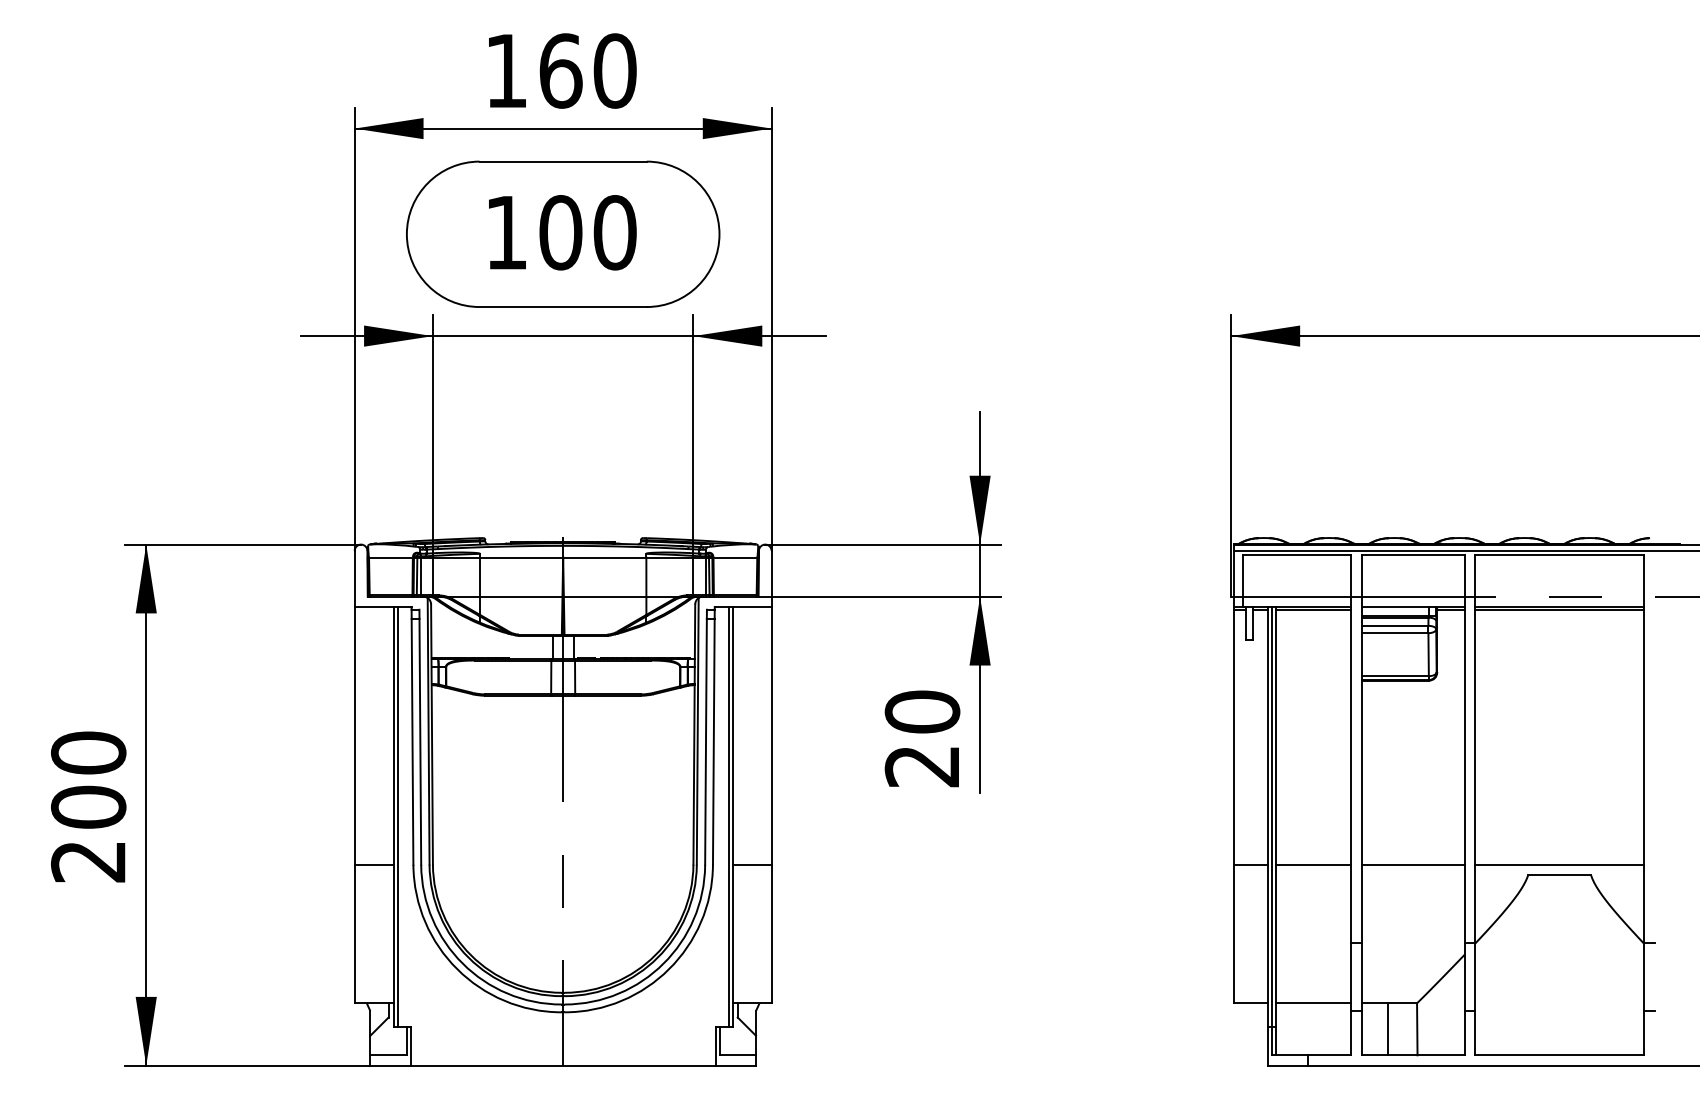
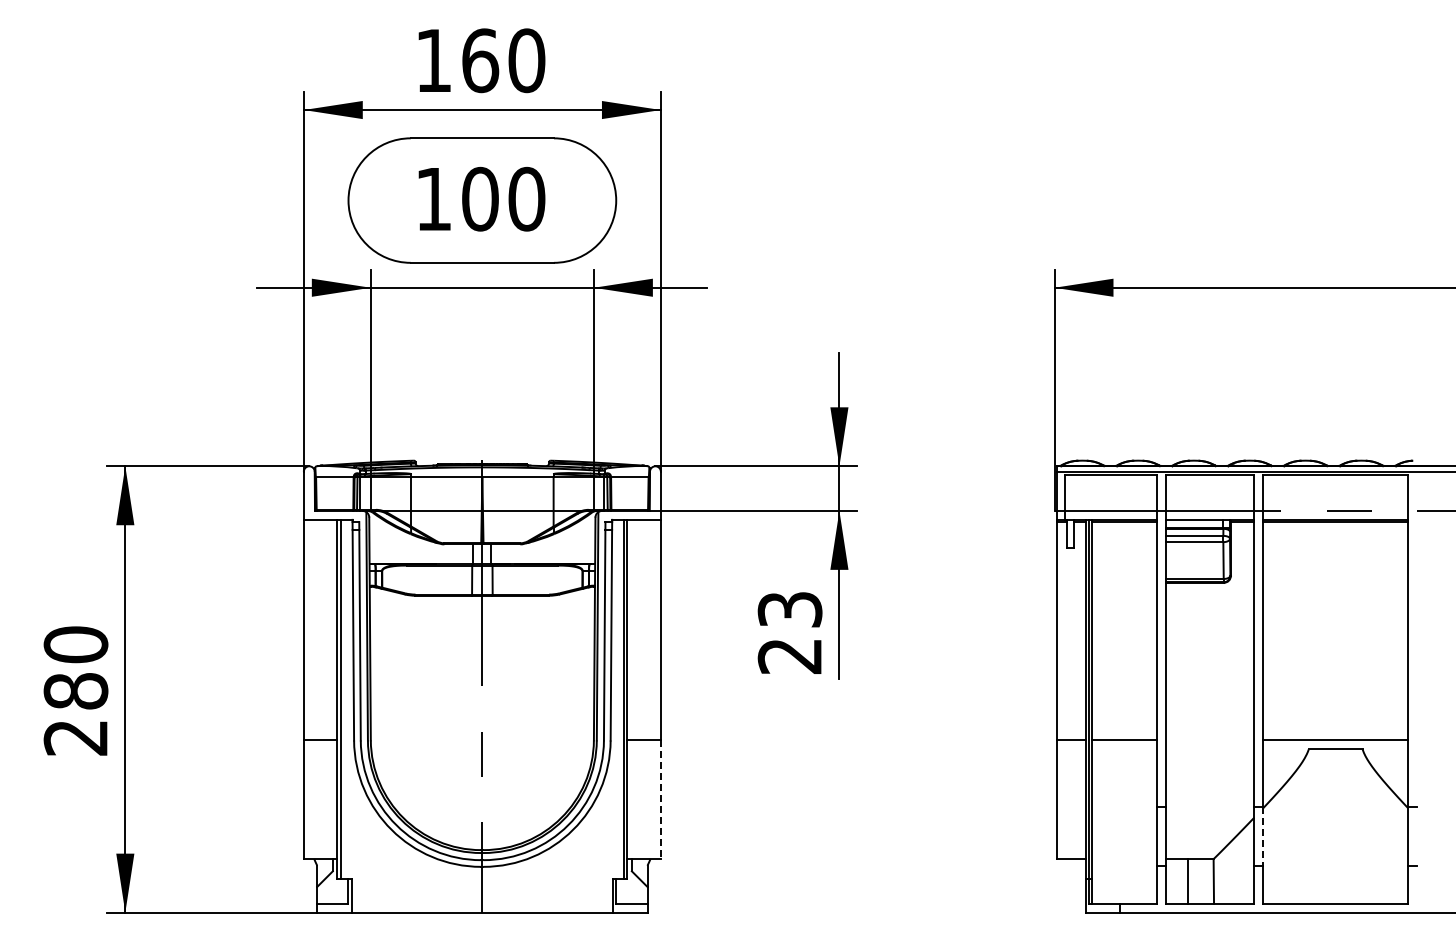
text: (921, 711) -> (789, 609), 20 -> 23
text: (89, 806) -> (76, 690), 200 -> 280
line: (1413, 864) -> (1210, 740), removed
line: (771, 934) -> (660, 800), solid -> dashed
line: (1475, 978) -> (1263, 837), solid -> dashed
line: (1312, 1003) -> (1124, 859), removed

